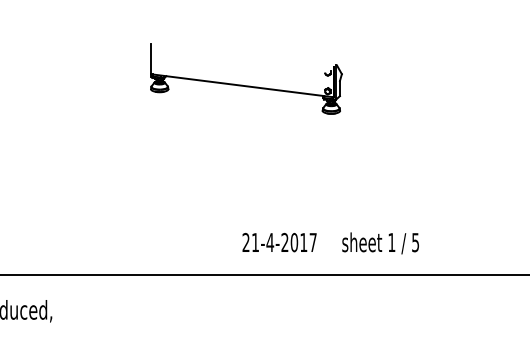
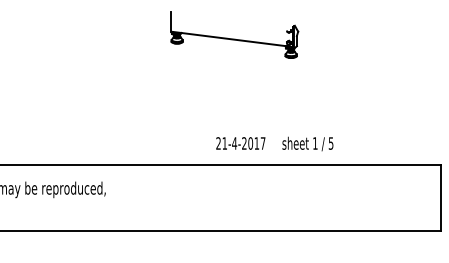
text: (330, 242) -> (274, 143), moved

